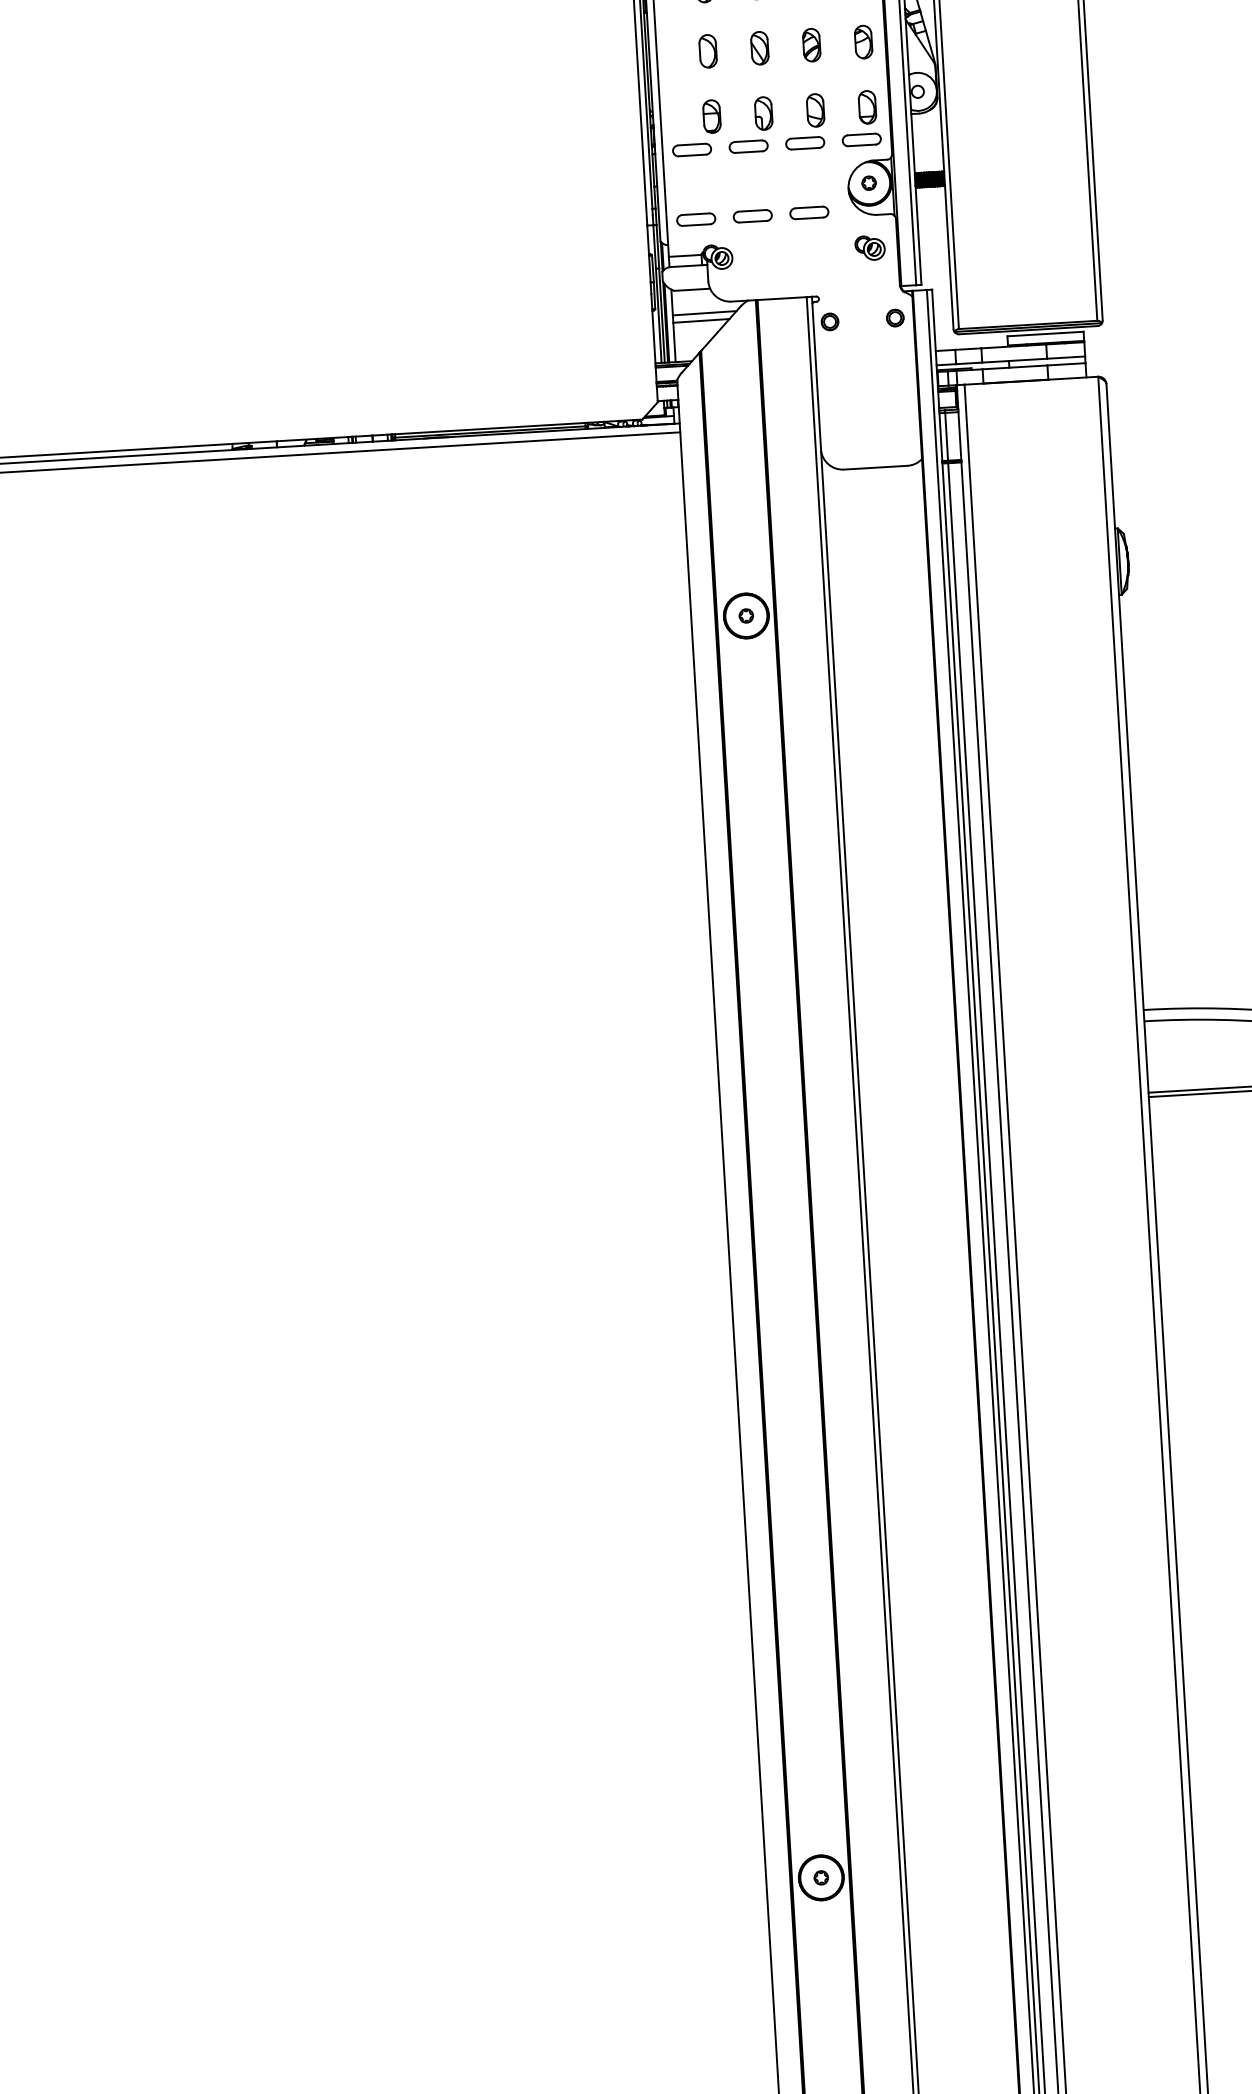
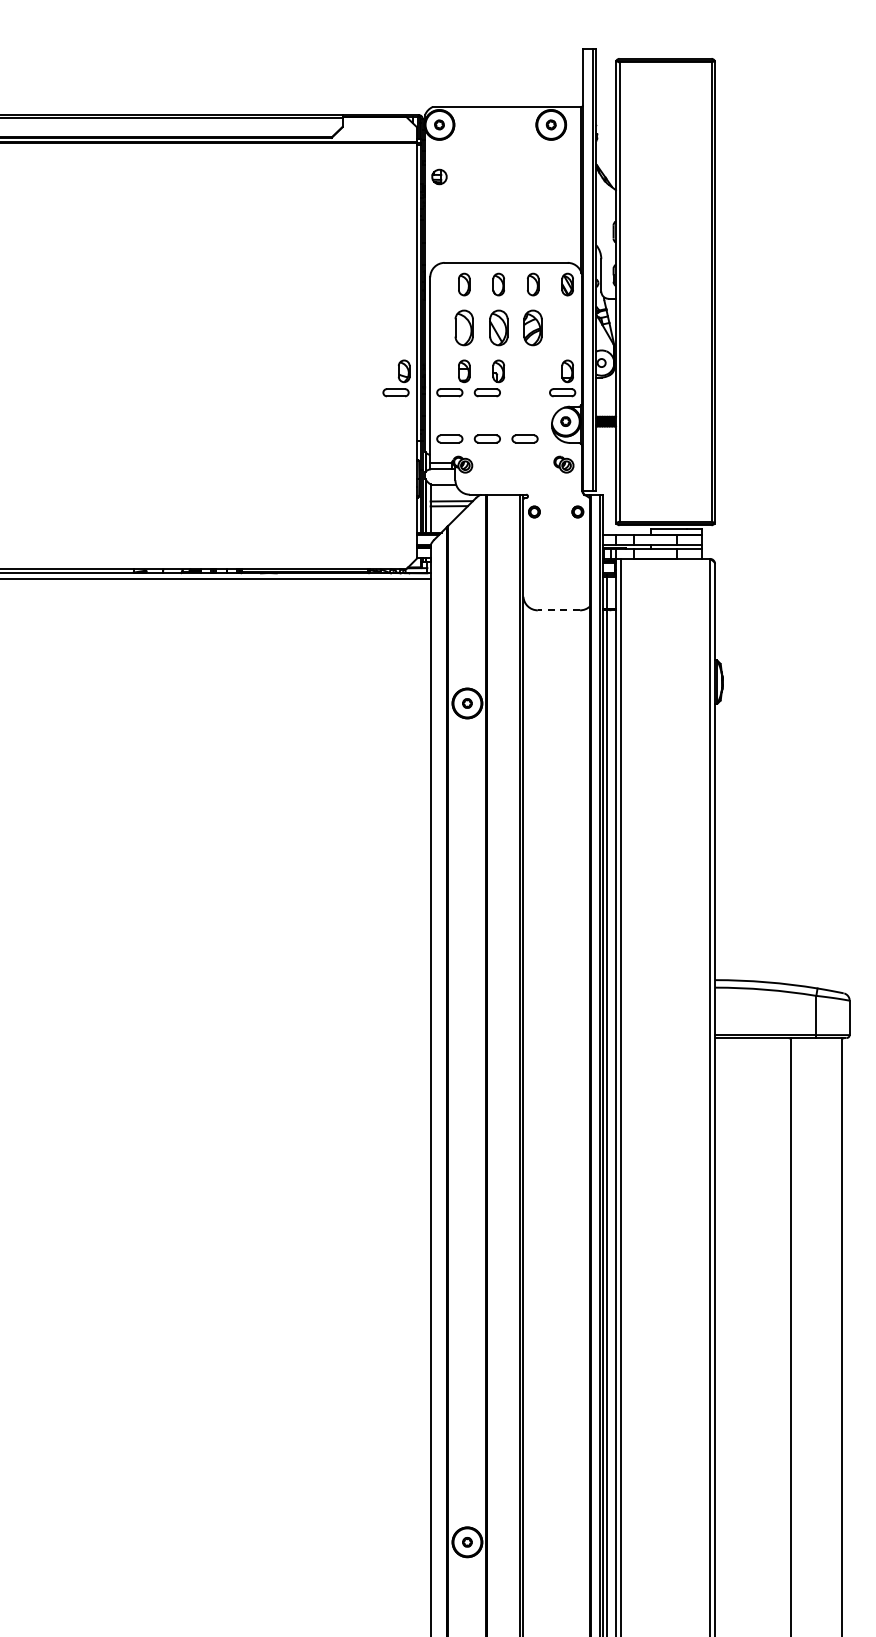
part: (863, 41) -> (567, 327), removed
part: (812, 44) -> (533, 327), size x1.6
part: (759, 47) -> (498, 327), size x1.6
part: (708, 50) -> (464, 327), size x1.6
part: (804, 121) -> (396, 378), moved
line: (875, 467) -> (558, 610), solid -> dashed

